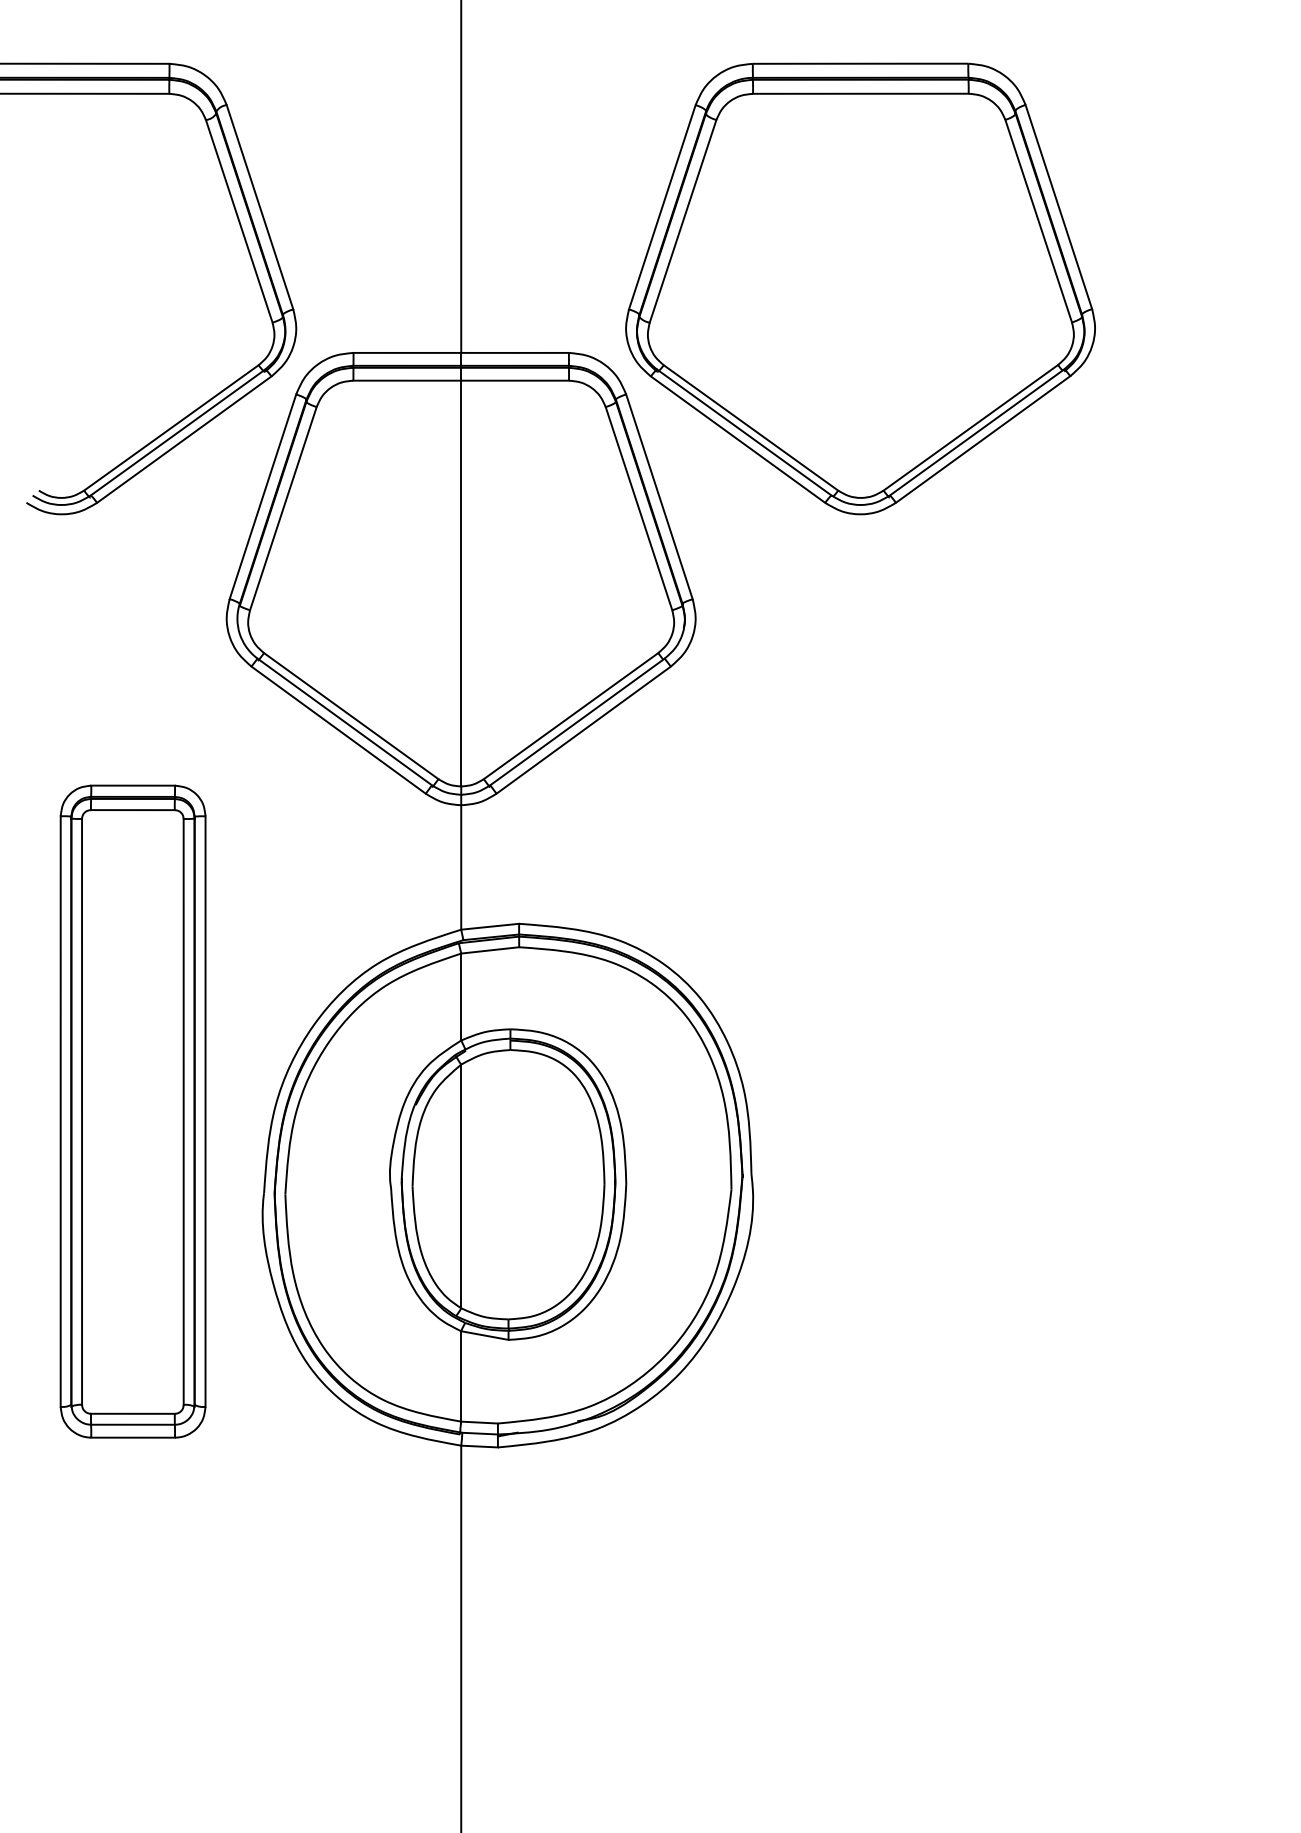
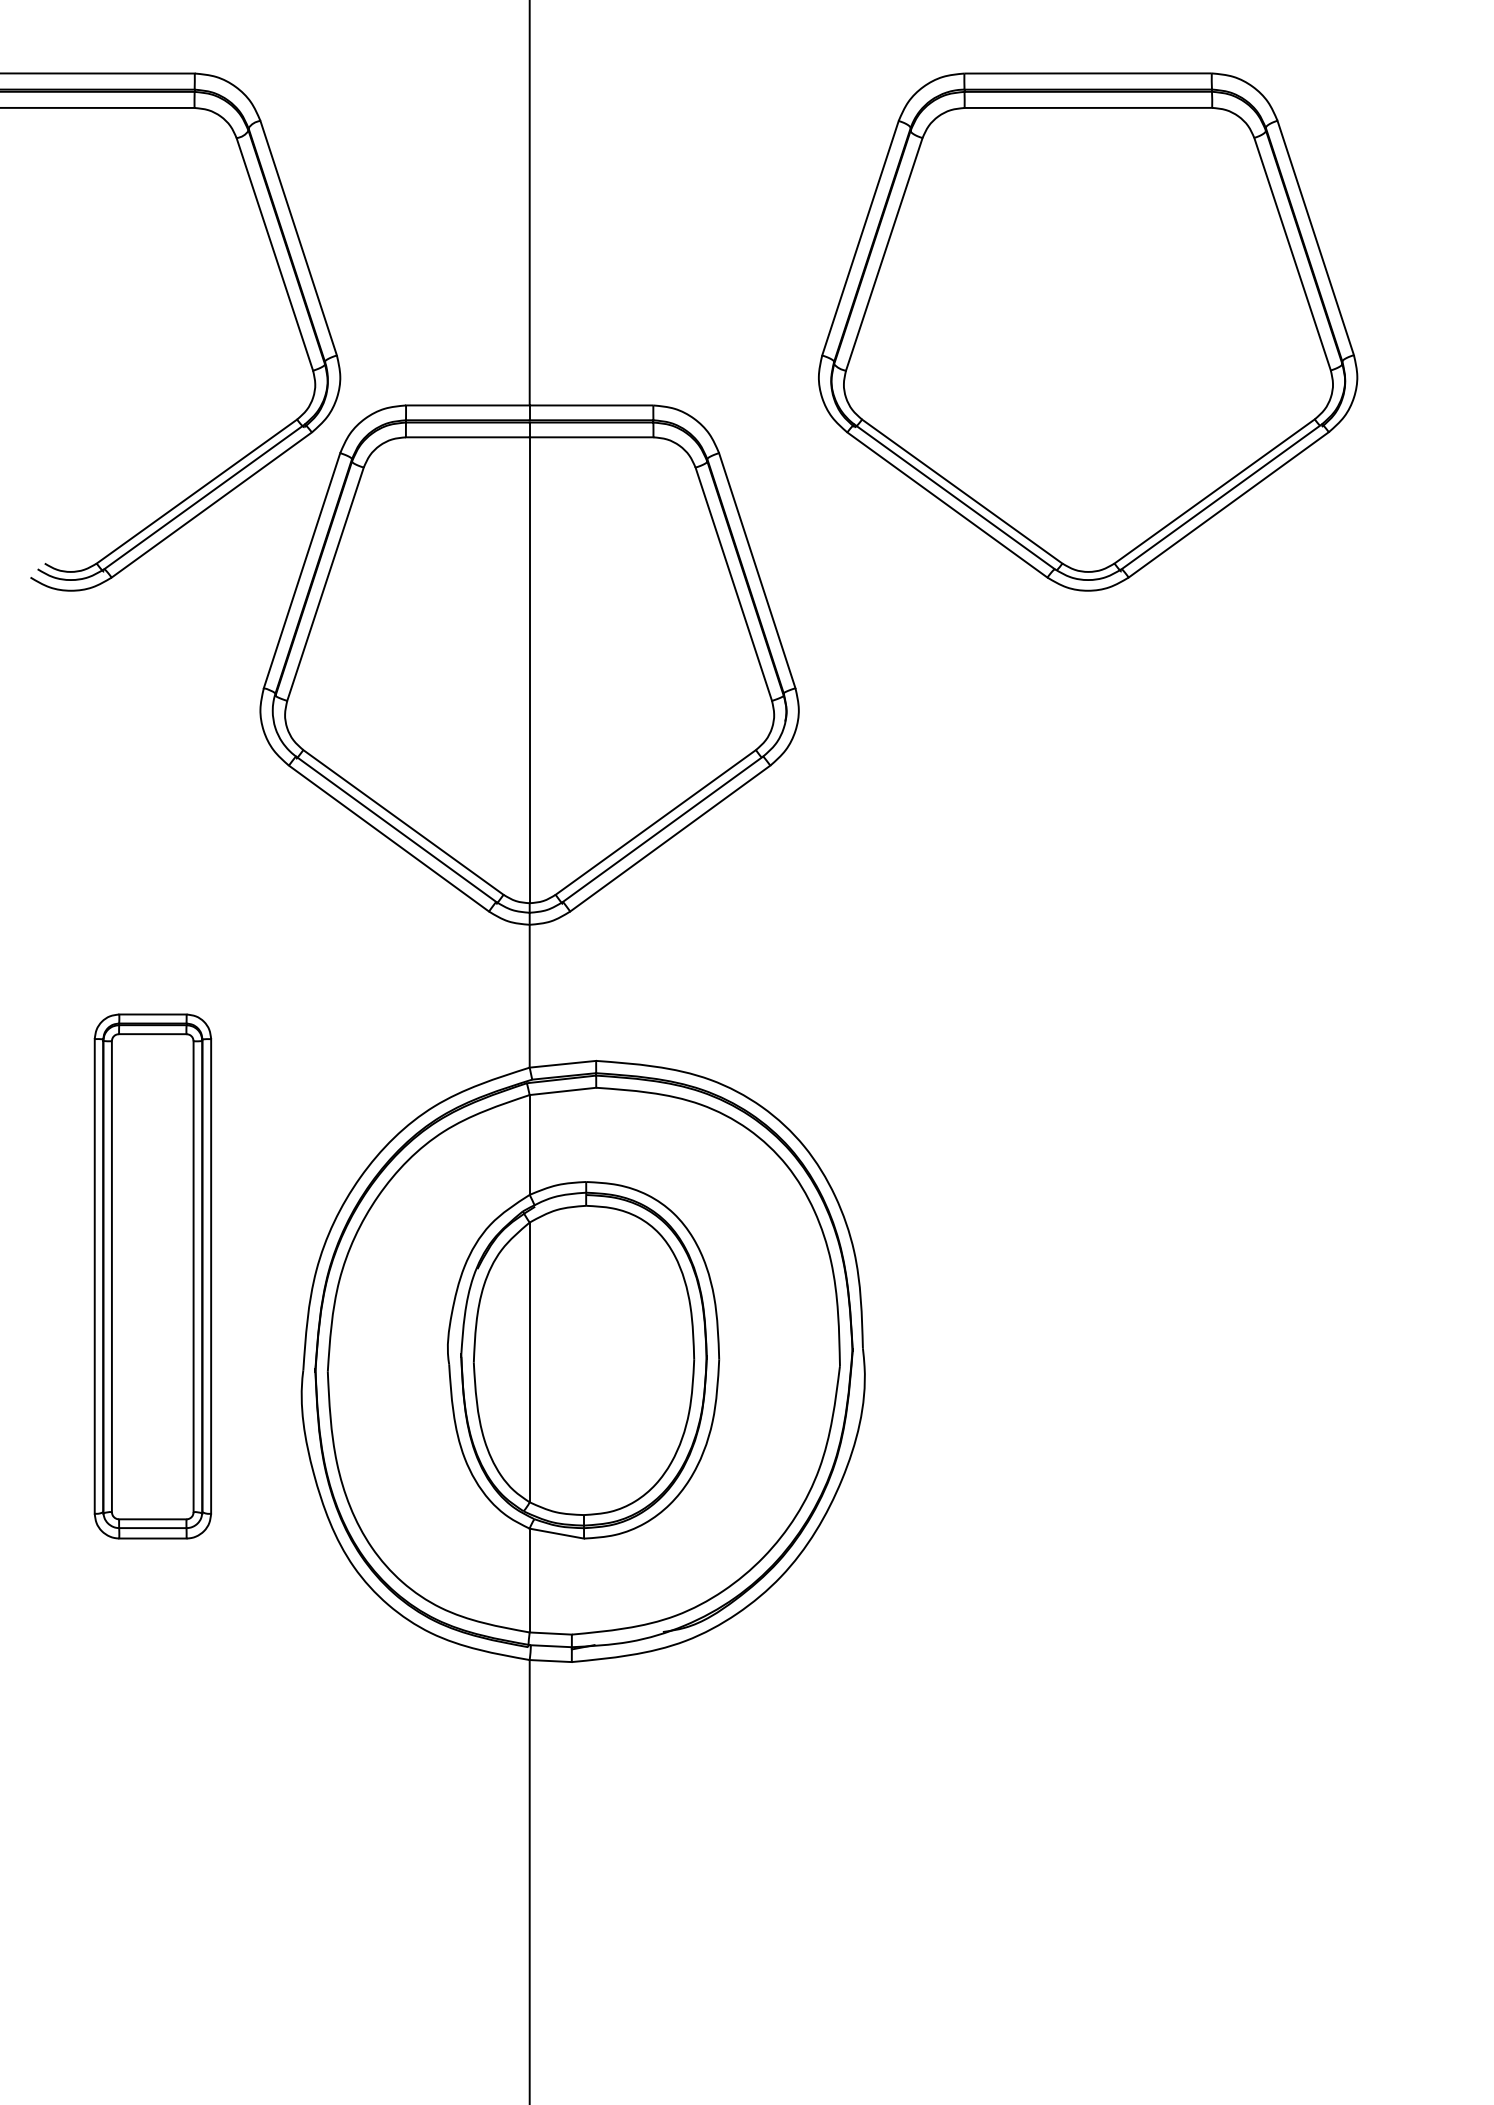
part: (860, 288) -> (1087, 331), moved
part: (132, 1111) -> (152, 1276), size x0.7

